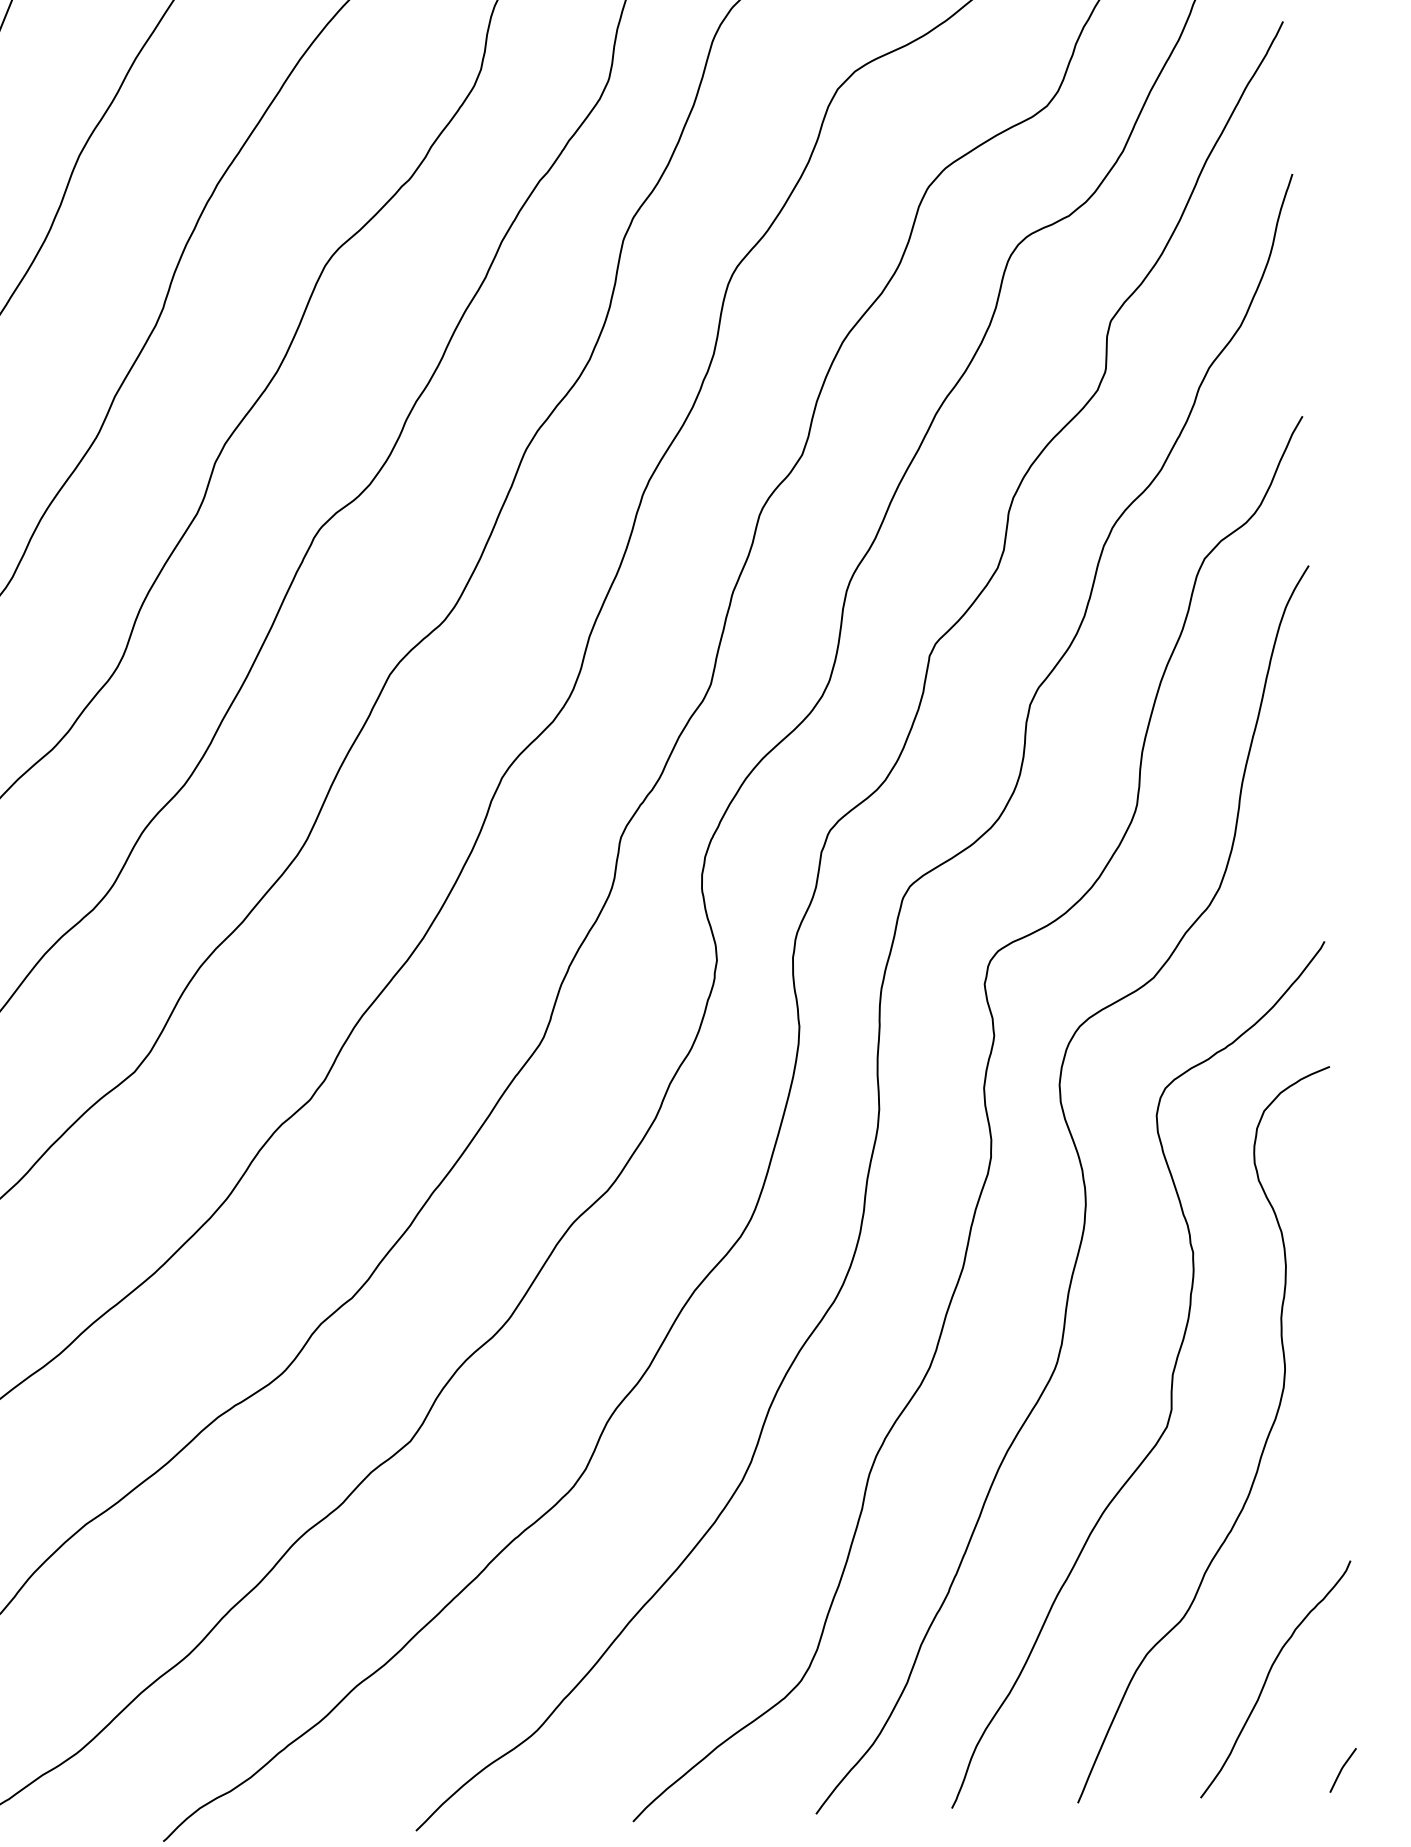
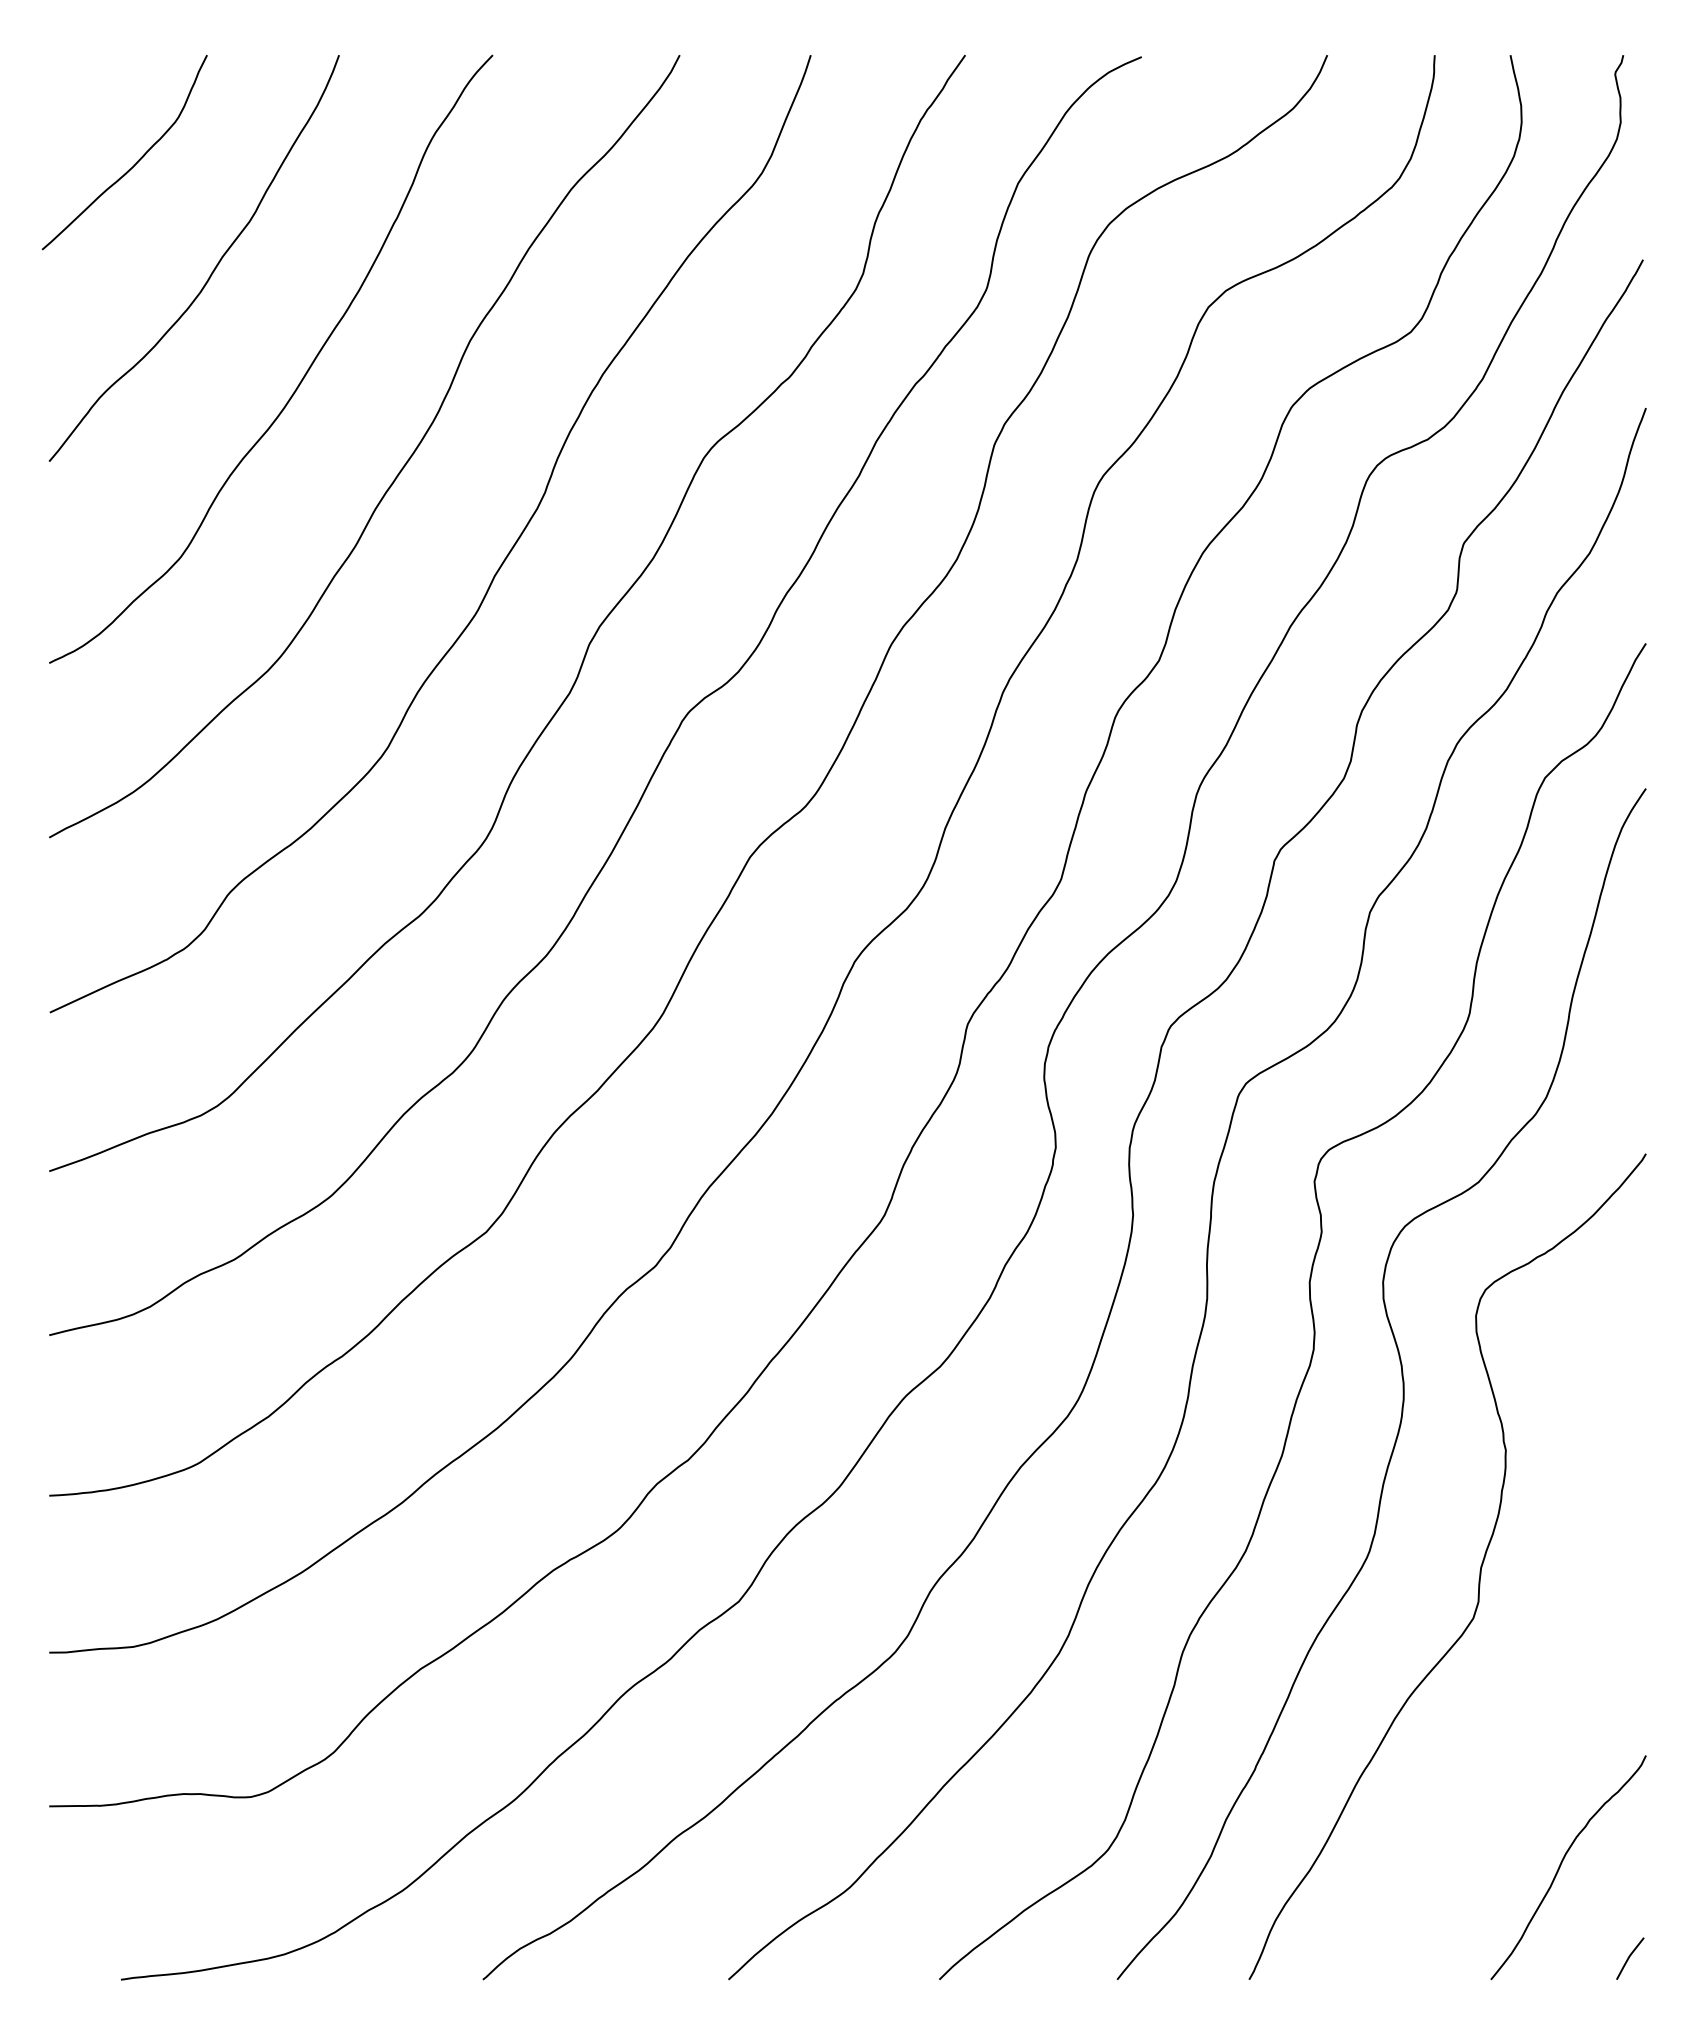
curve: (1260, 1456) -> (1562, 1650), removed

